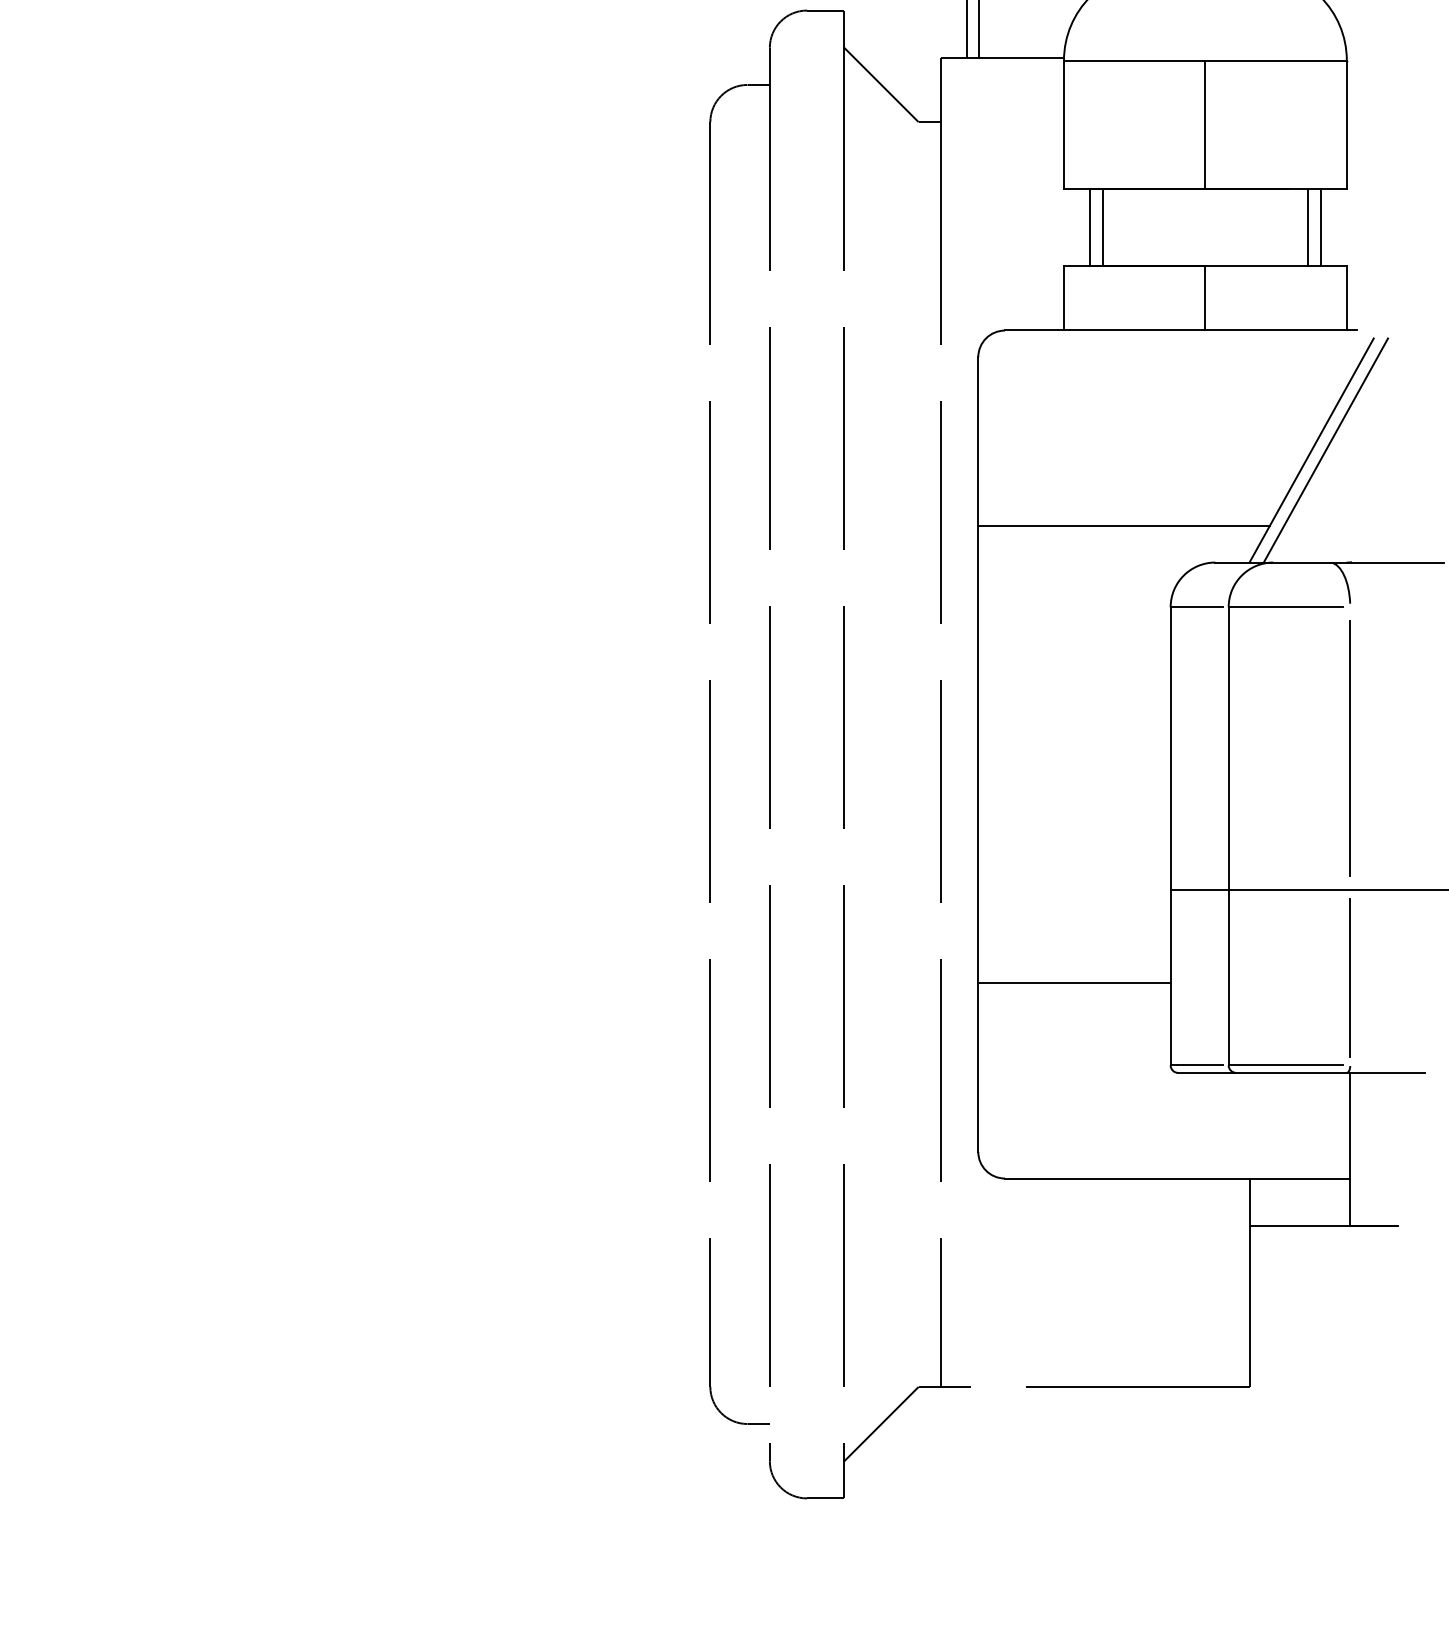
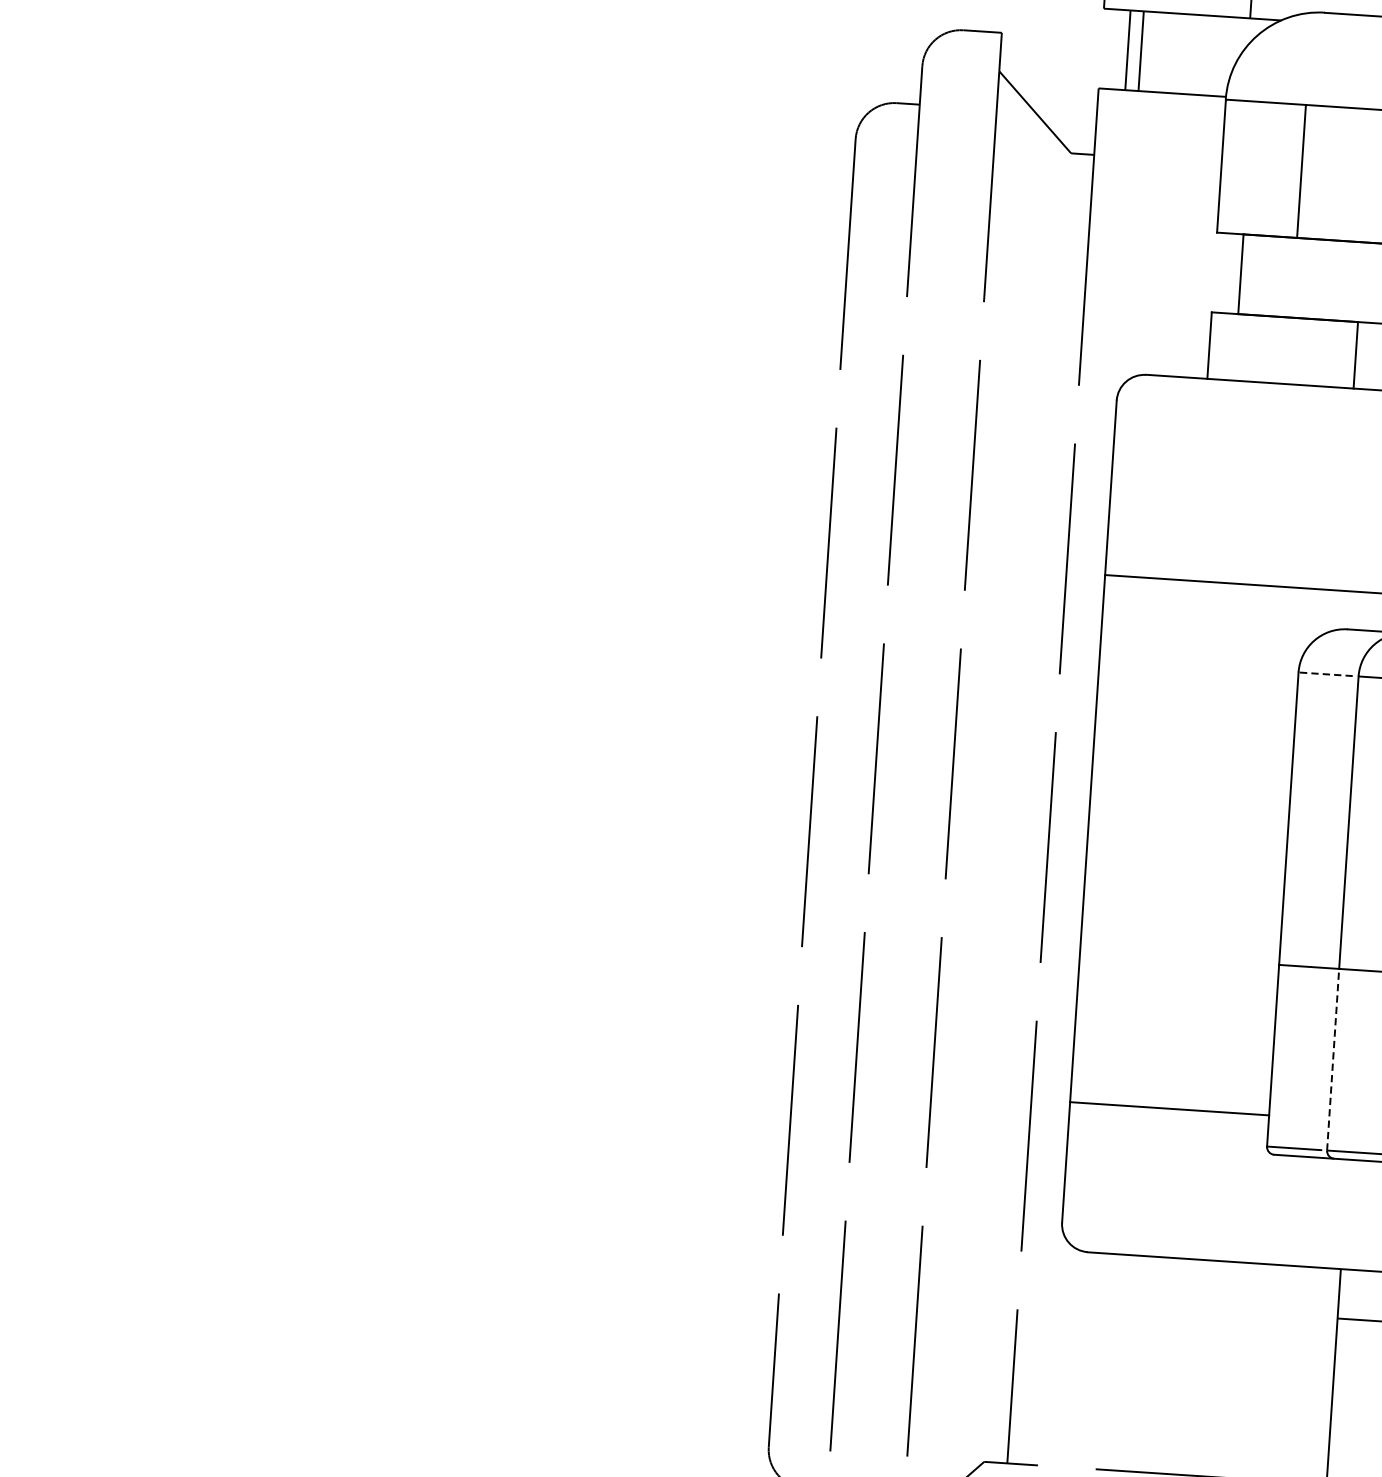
line: (1205, 124) -> (1301, 171), moved
line: (1102, 227) -> (1254, 274), removed
line: (1196, 607) -> (1325, 674), solid -> dashed
line: (1228, 977) -> (1332, 1059), solid -> dashed
line: (1074, 983) -> (1169, 1108), moved

